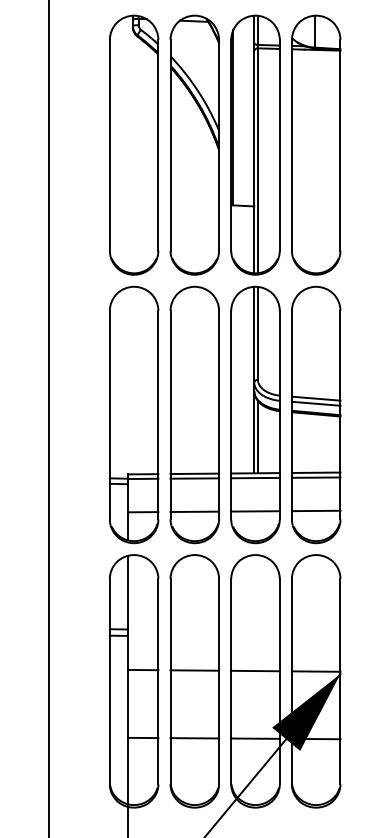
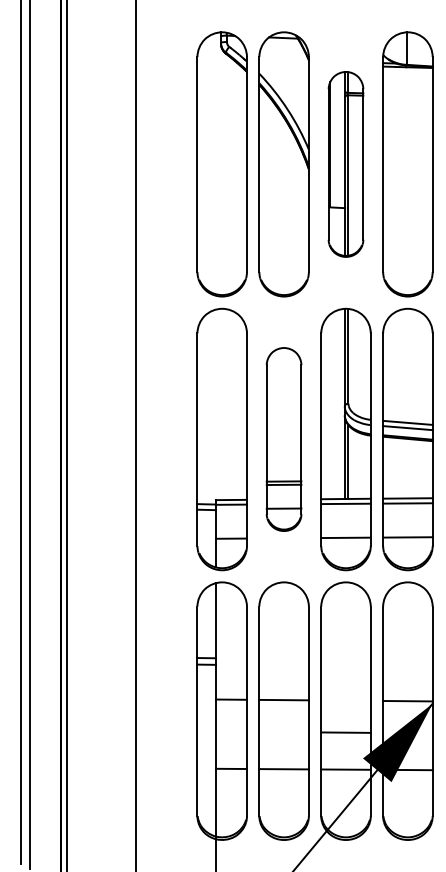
part: (255, 145) -> (345, 164), size x0.7
part: (194, 414) -> (283, 439), size x0.7
line: (255, 670) -> (345, 732), moved

